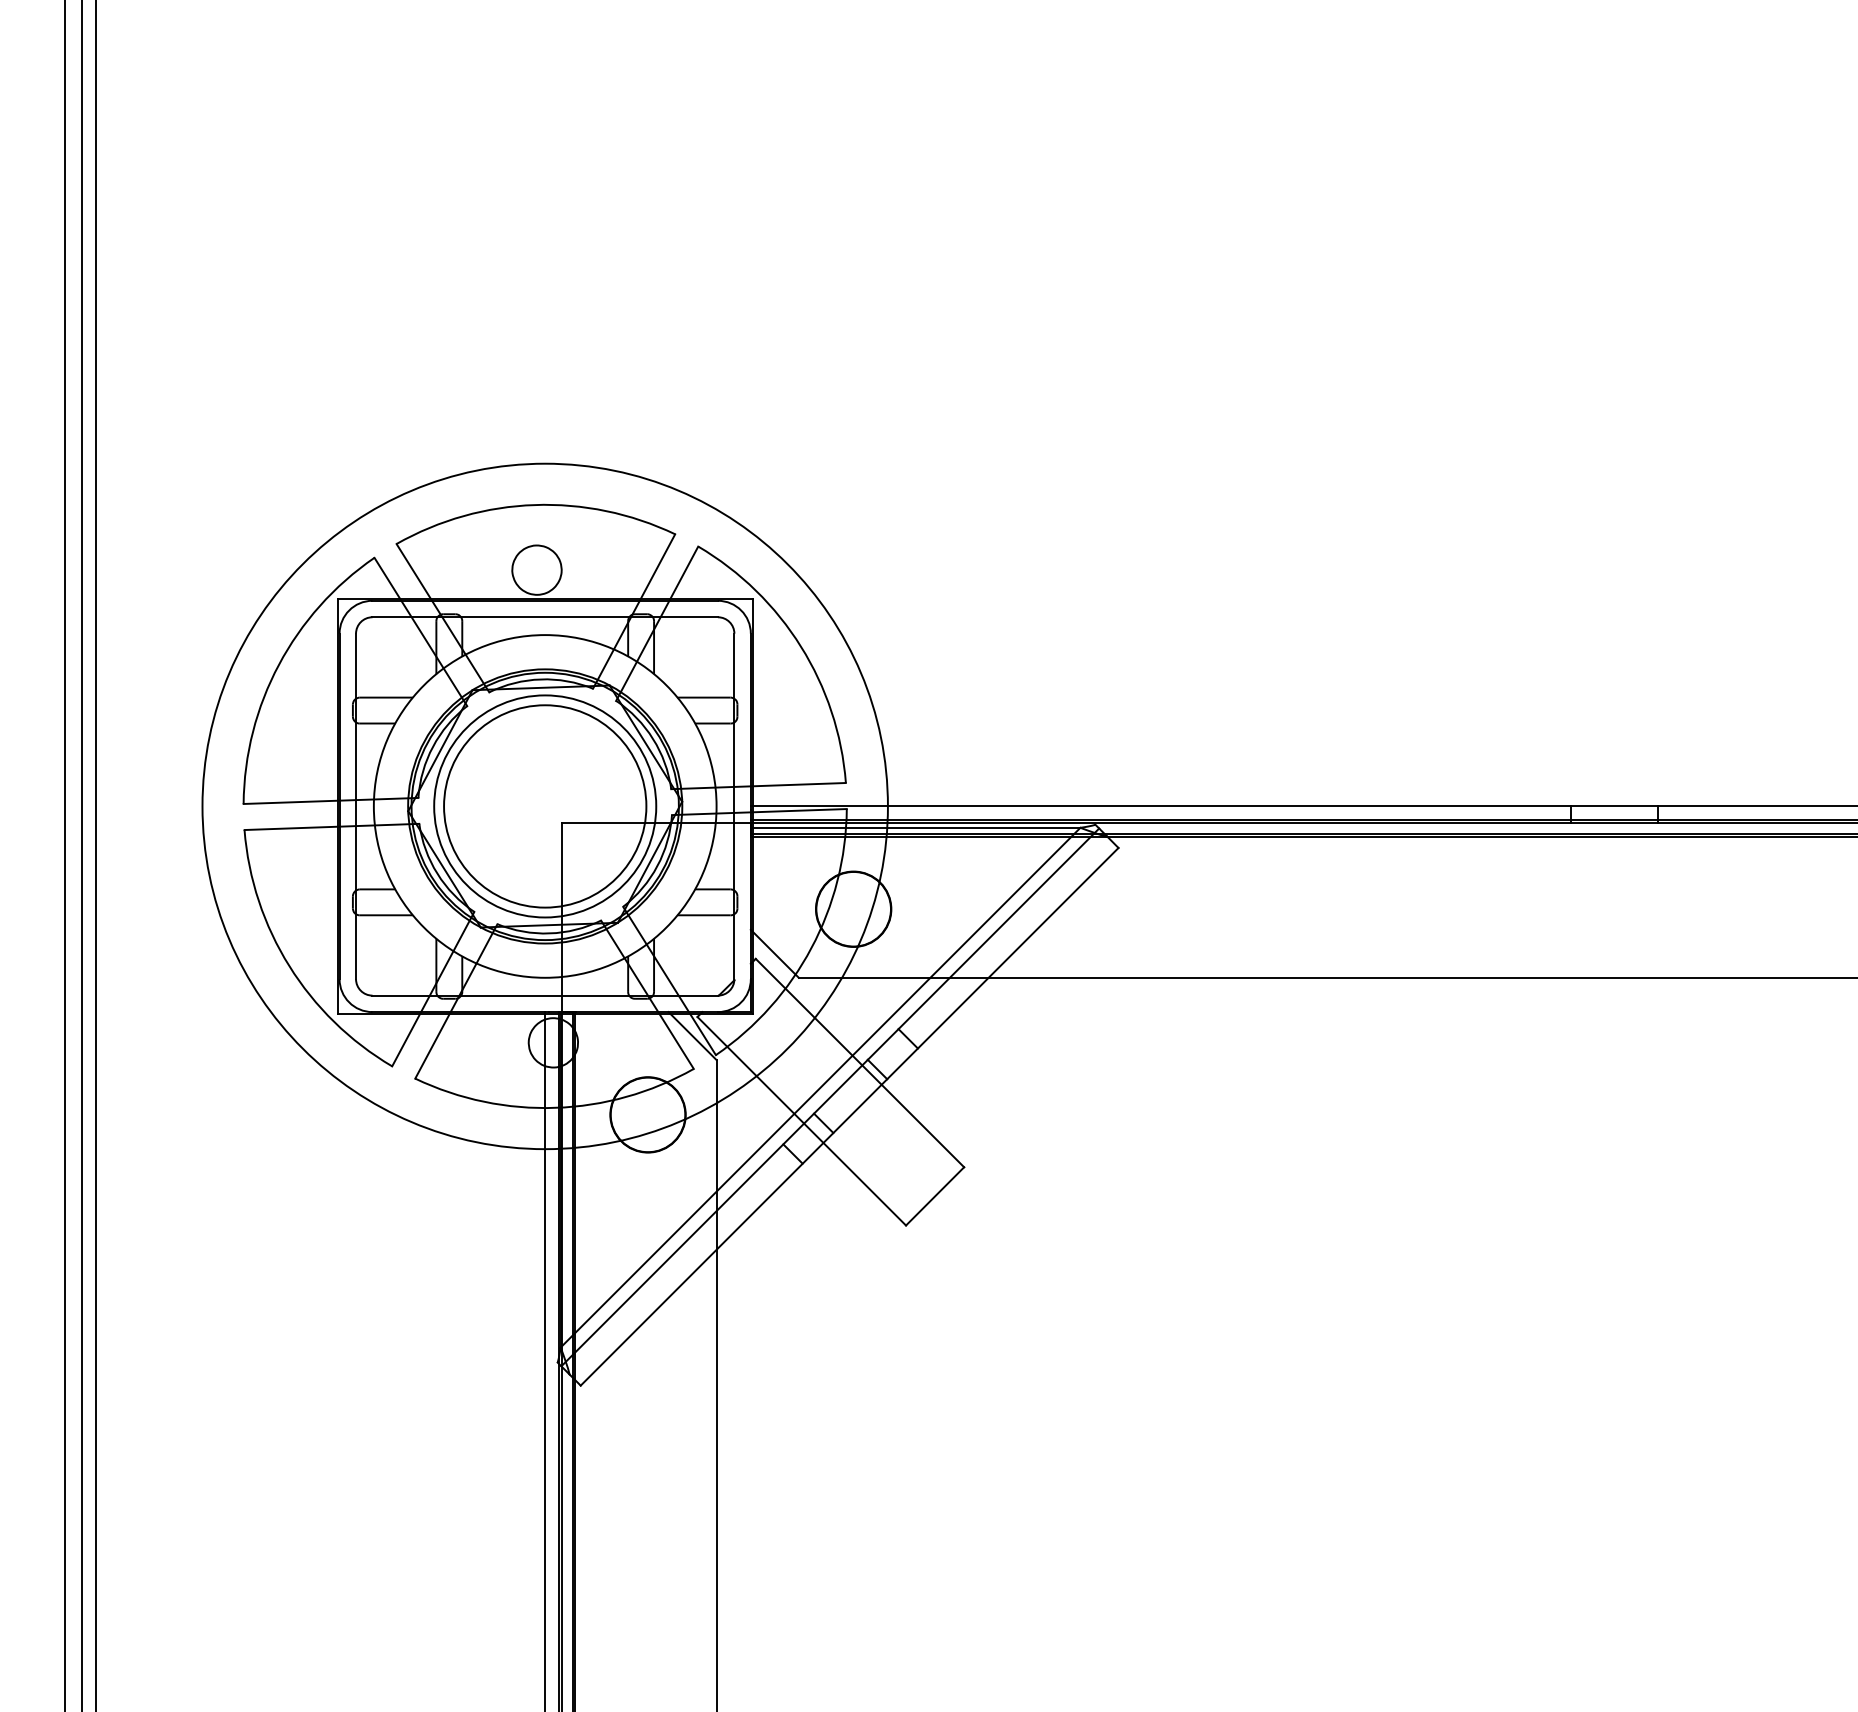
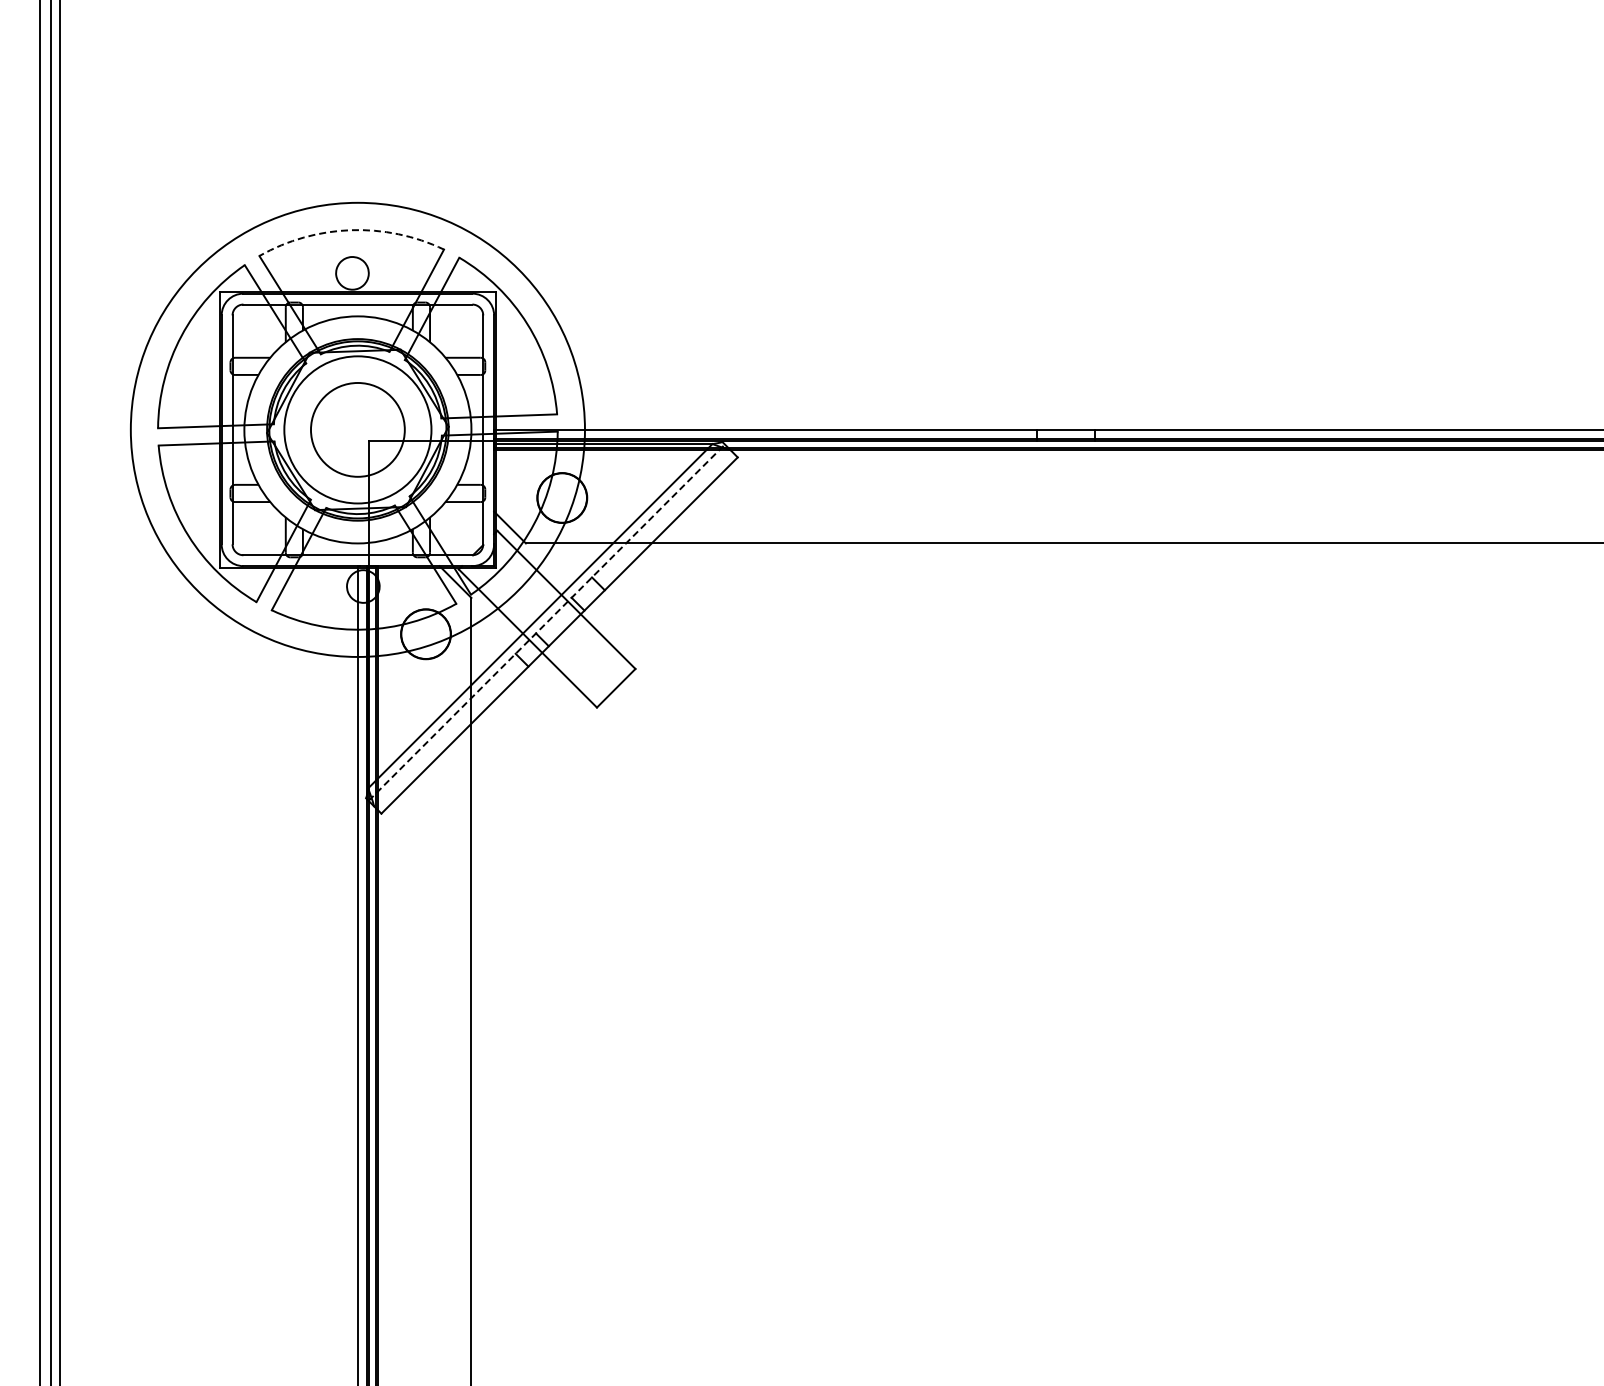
arc: (534, 505) -> (350, 230), solid -> dashed
circle: (544, 805) -> (357, 429), size x0.7
line: (829, 1097) -> (546, 622), solid -> dashed

